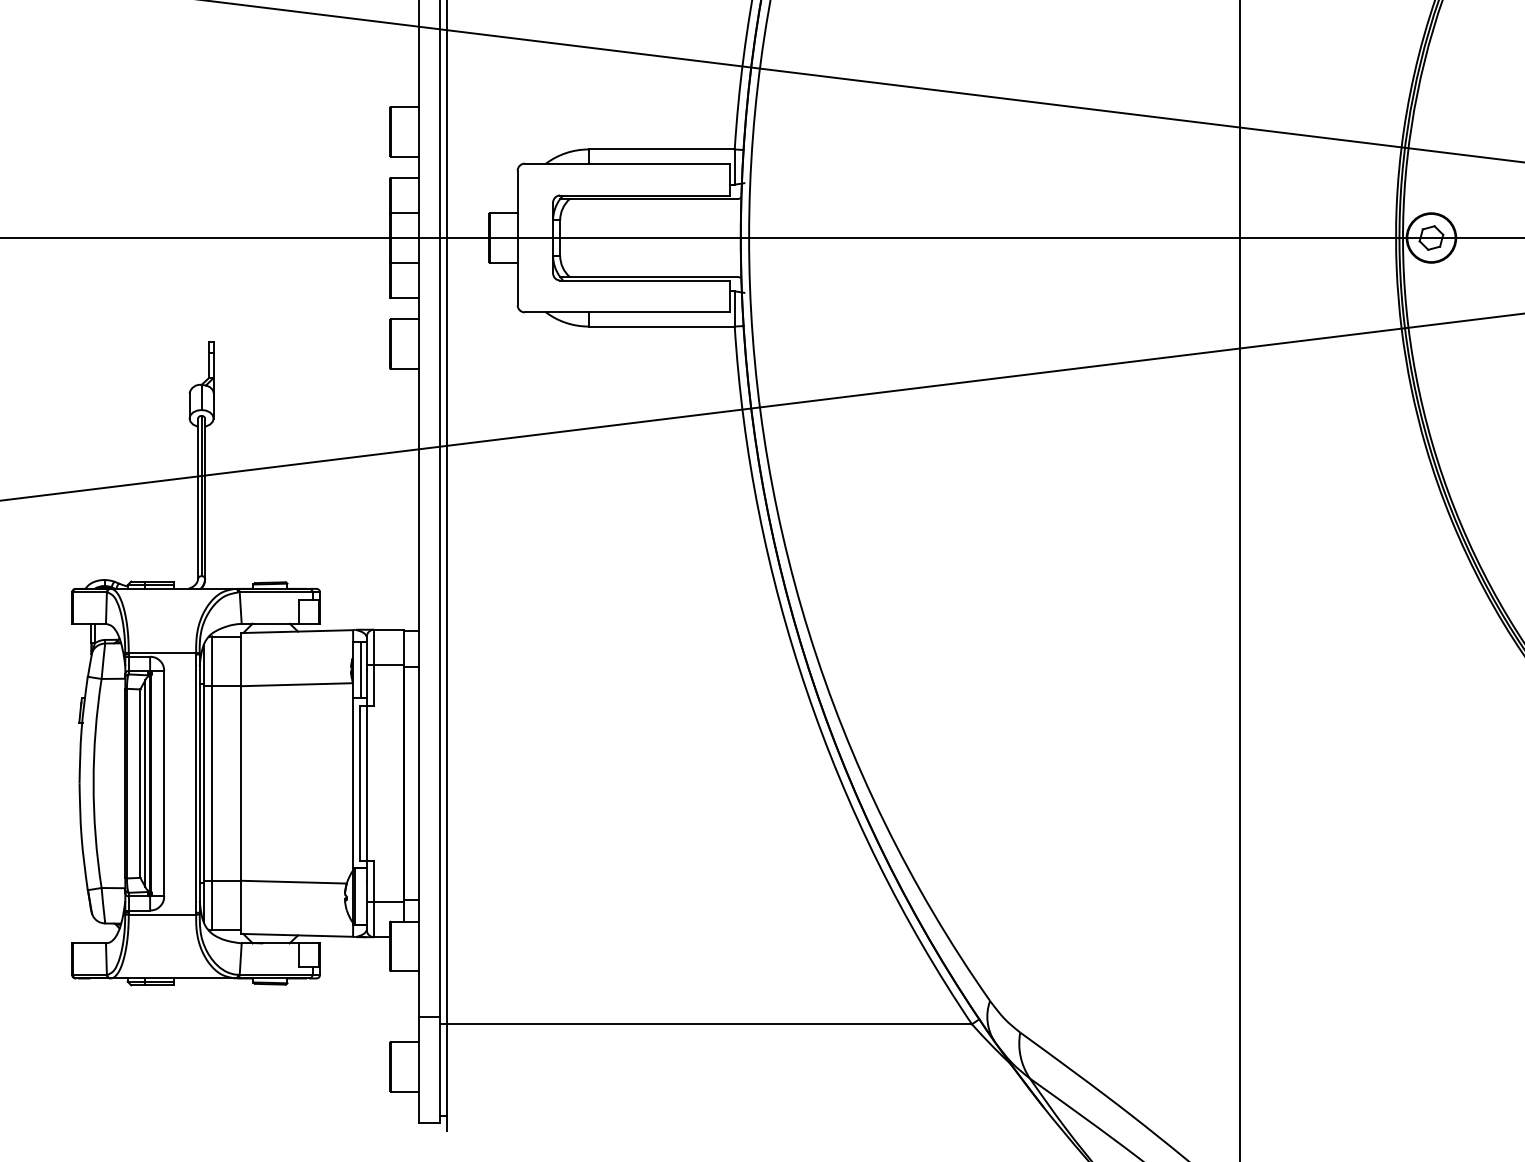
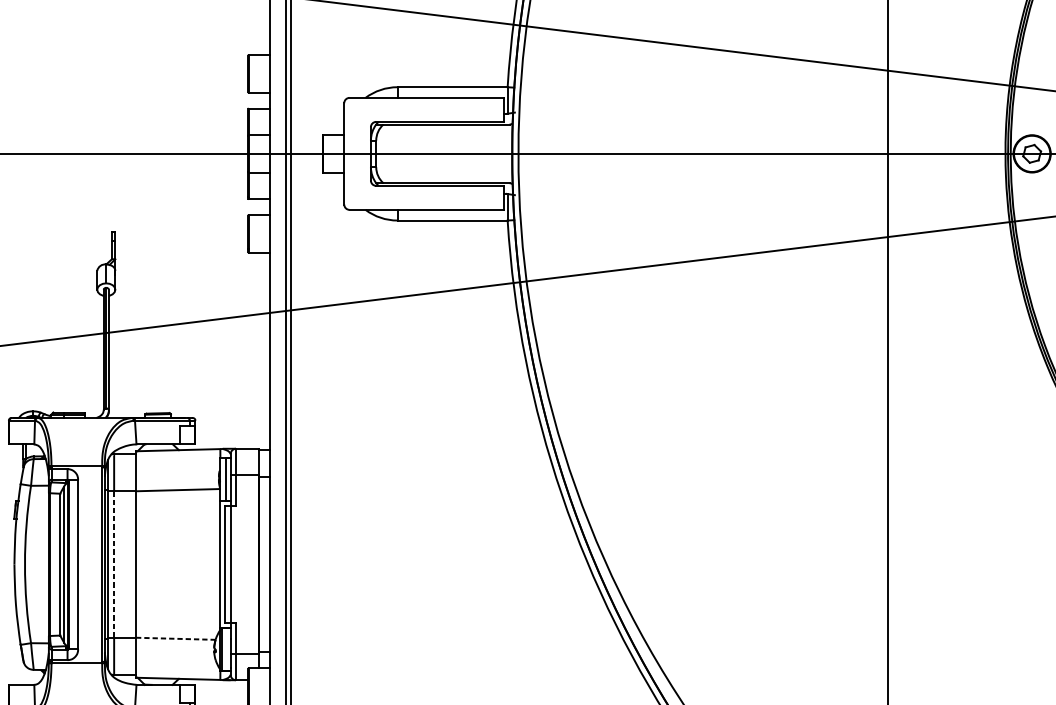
line: (212, 783) -> (114, 564), solid -> dashed
line: (293, 882) -> (175, 639), solid -> dashed

